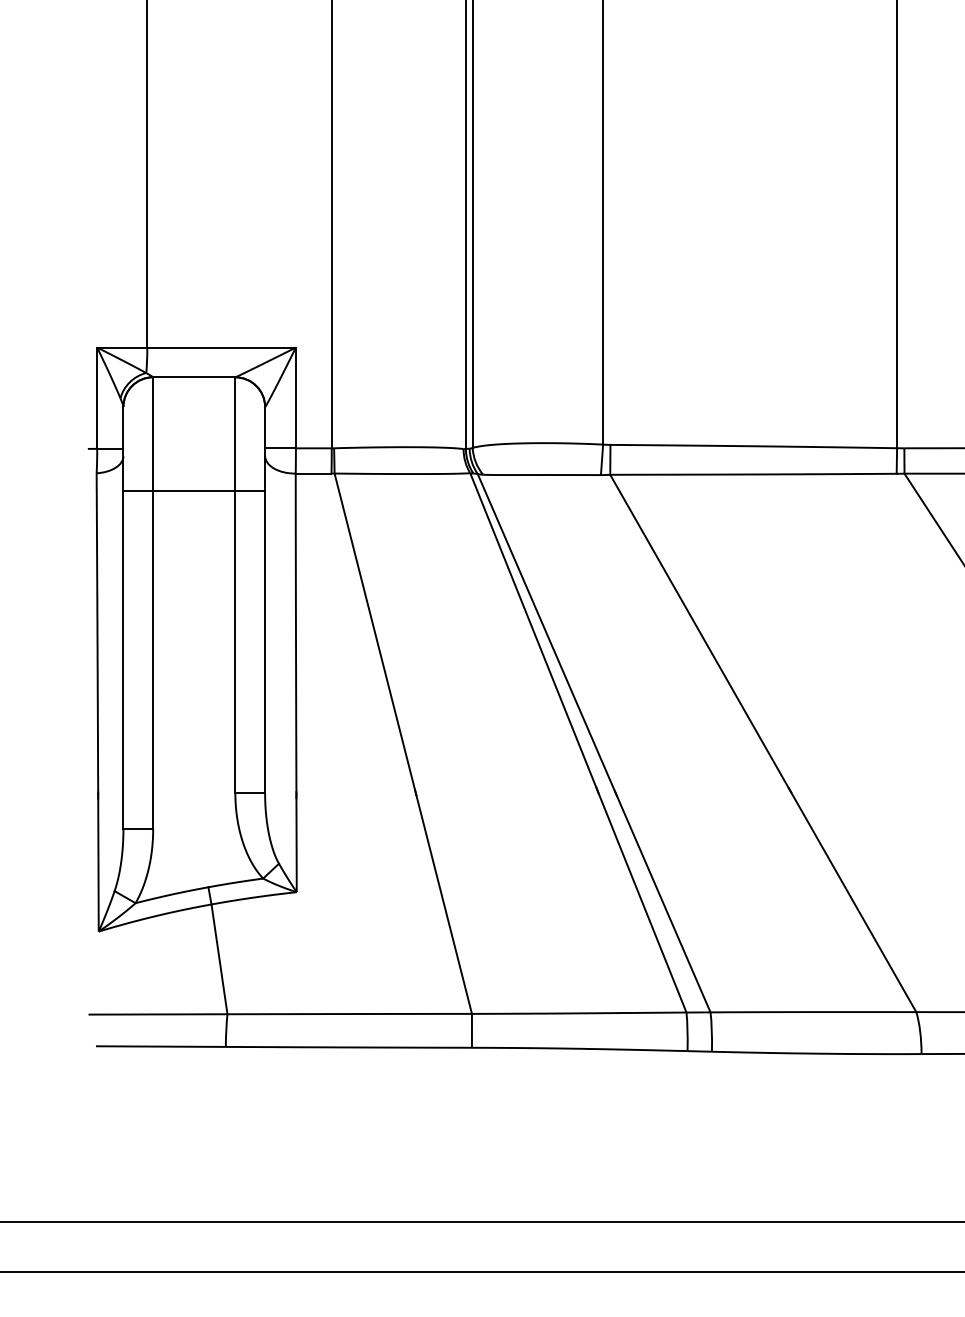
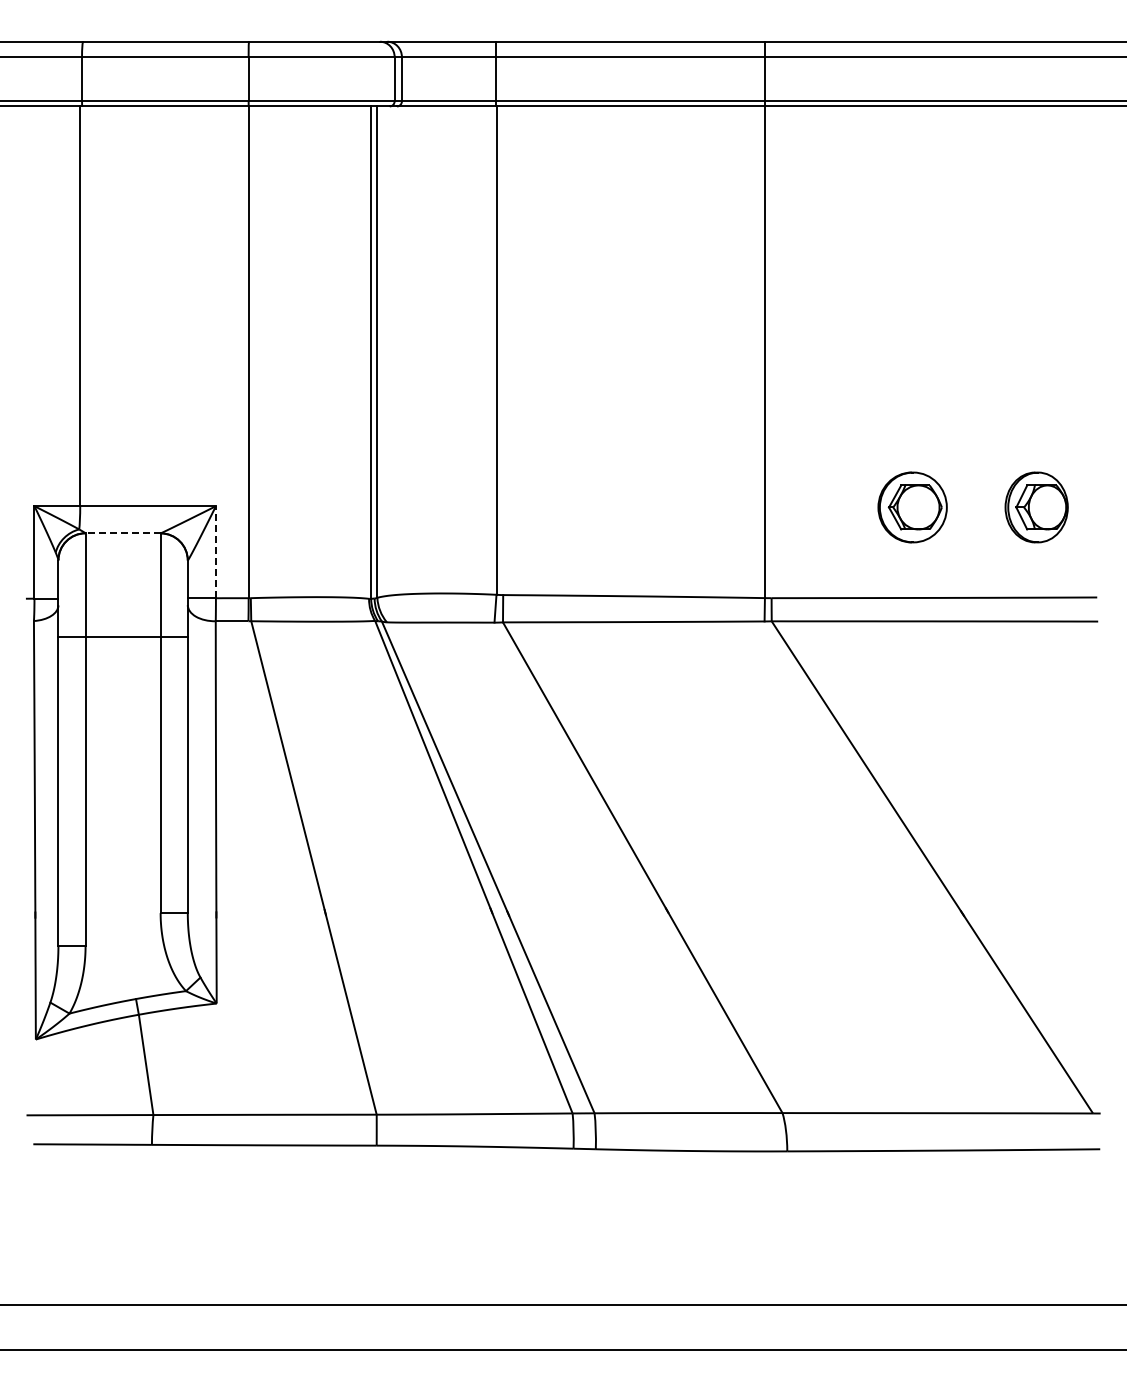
line: (194, 377) -> (123, 533), solid -> dashed
line: (295, 397) -> (215, 551), solid -> dashed

